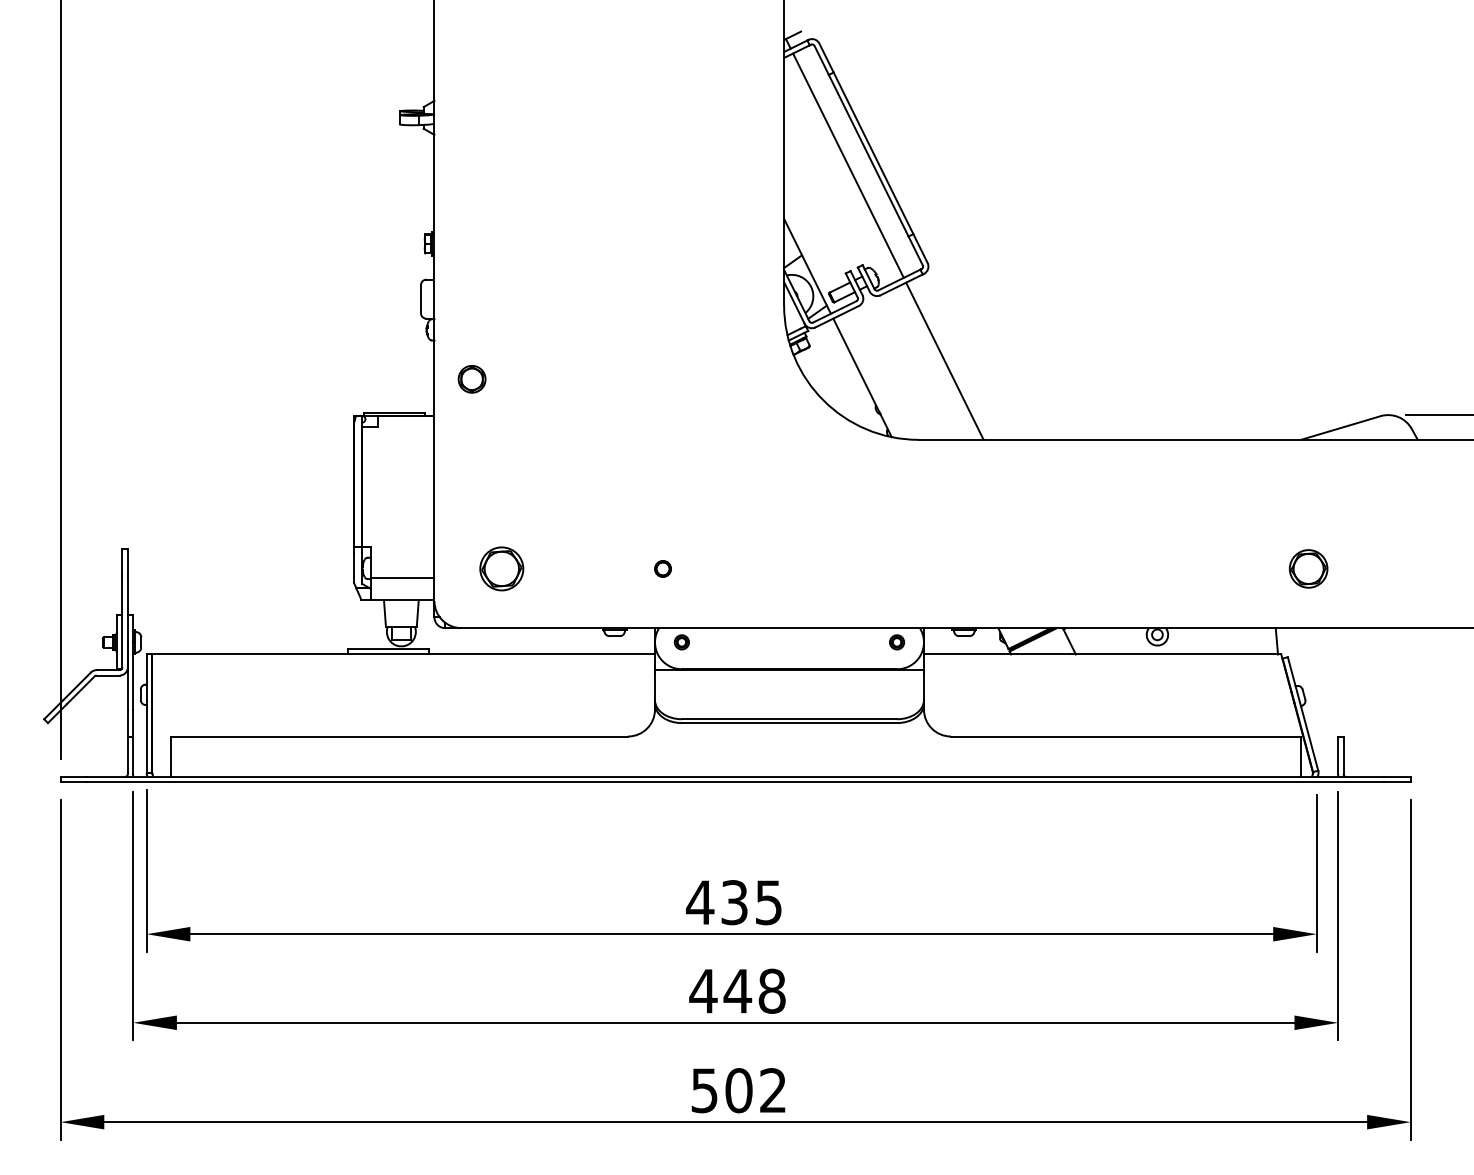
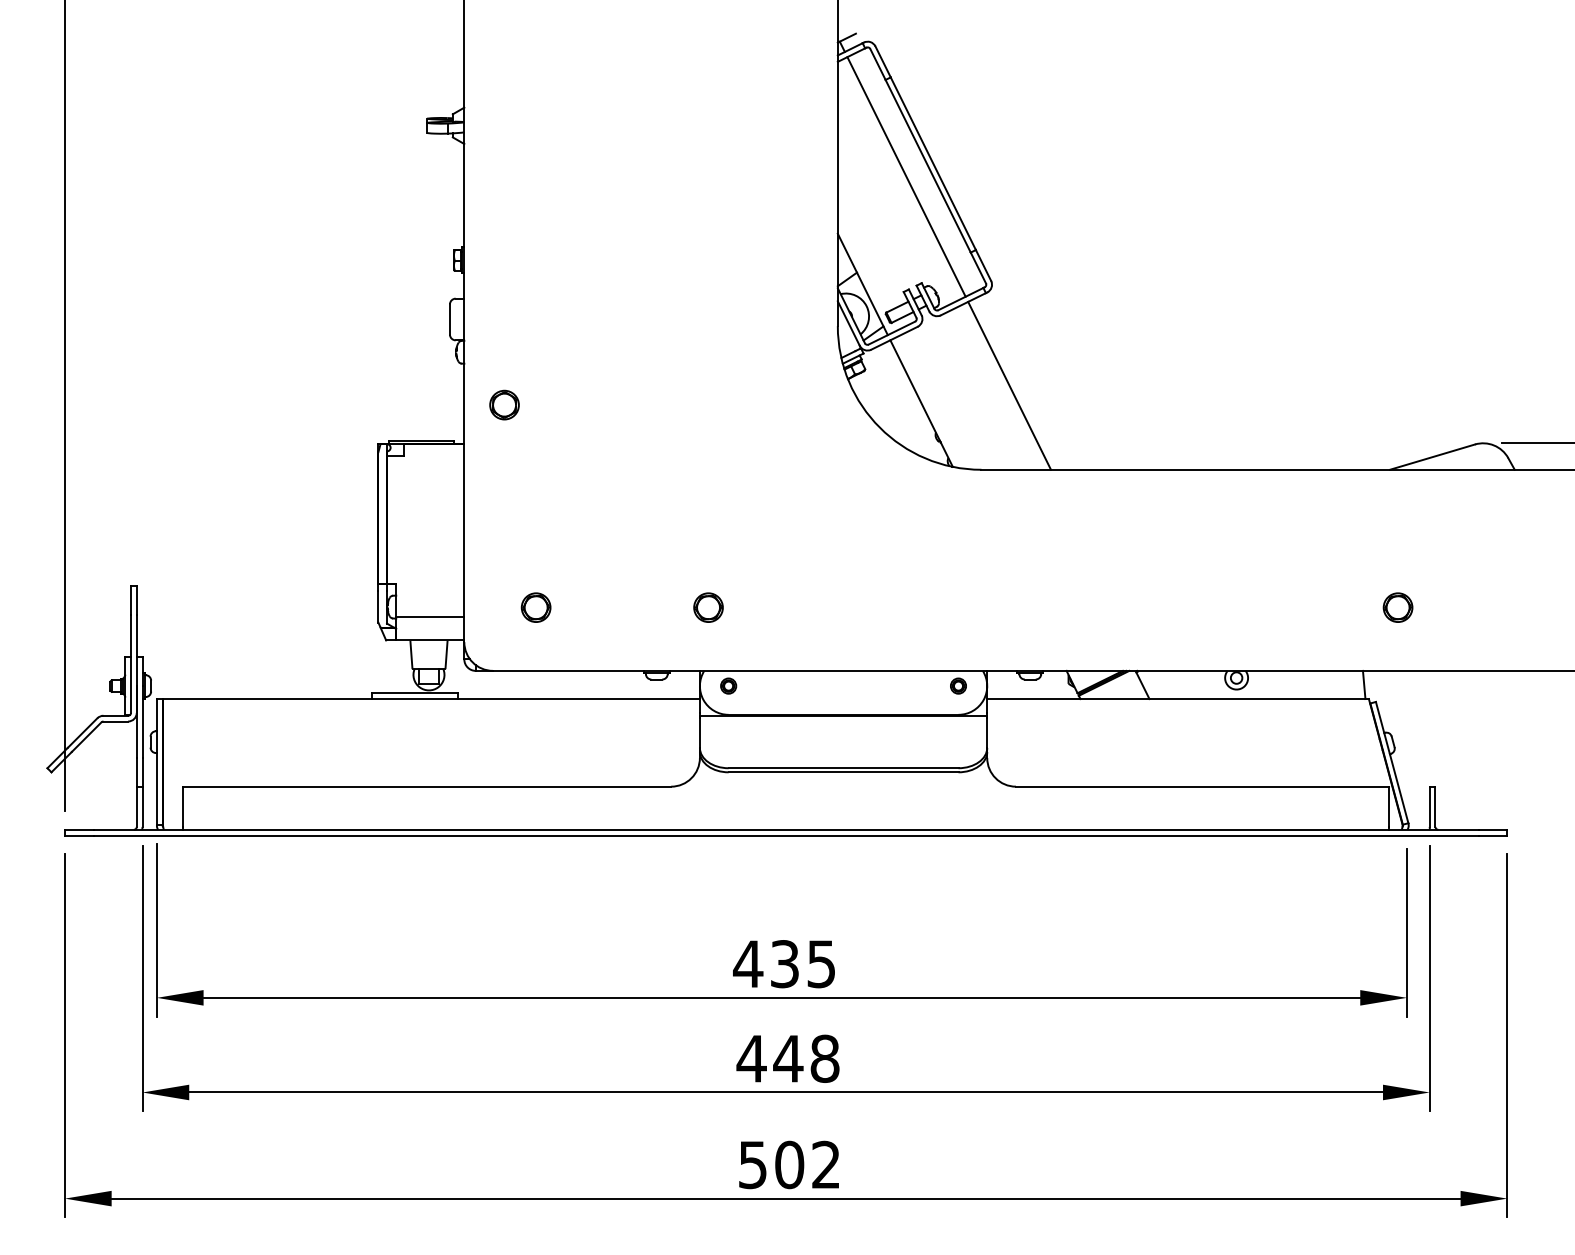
part: (501, 568) -> (535, 607), size x0.62
part: (662, 568) -> (707, 607), size x1.67
part: (1308, 568) -> (1397, 607), size x0.71

